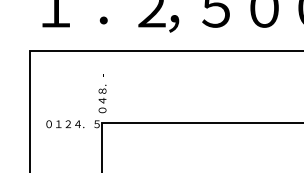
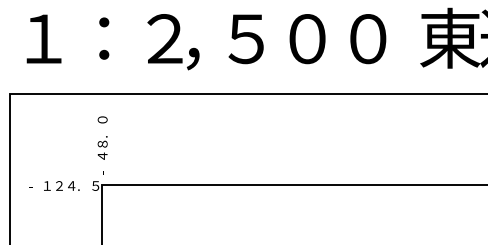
text: (102, 72) -> (102, 120), - -> ０
text: (102, 111) -> (102, 169), ０ -> -
text: (47, 123) -> (33, 185), ０ -> -

